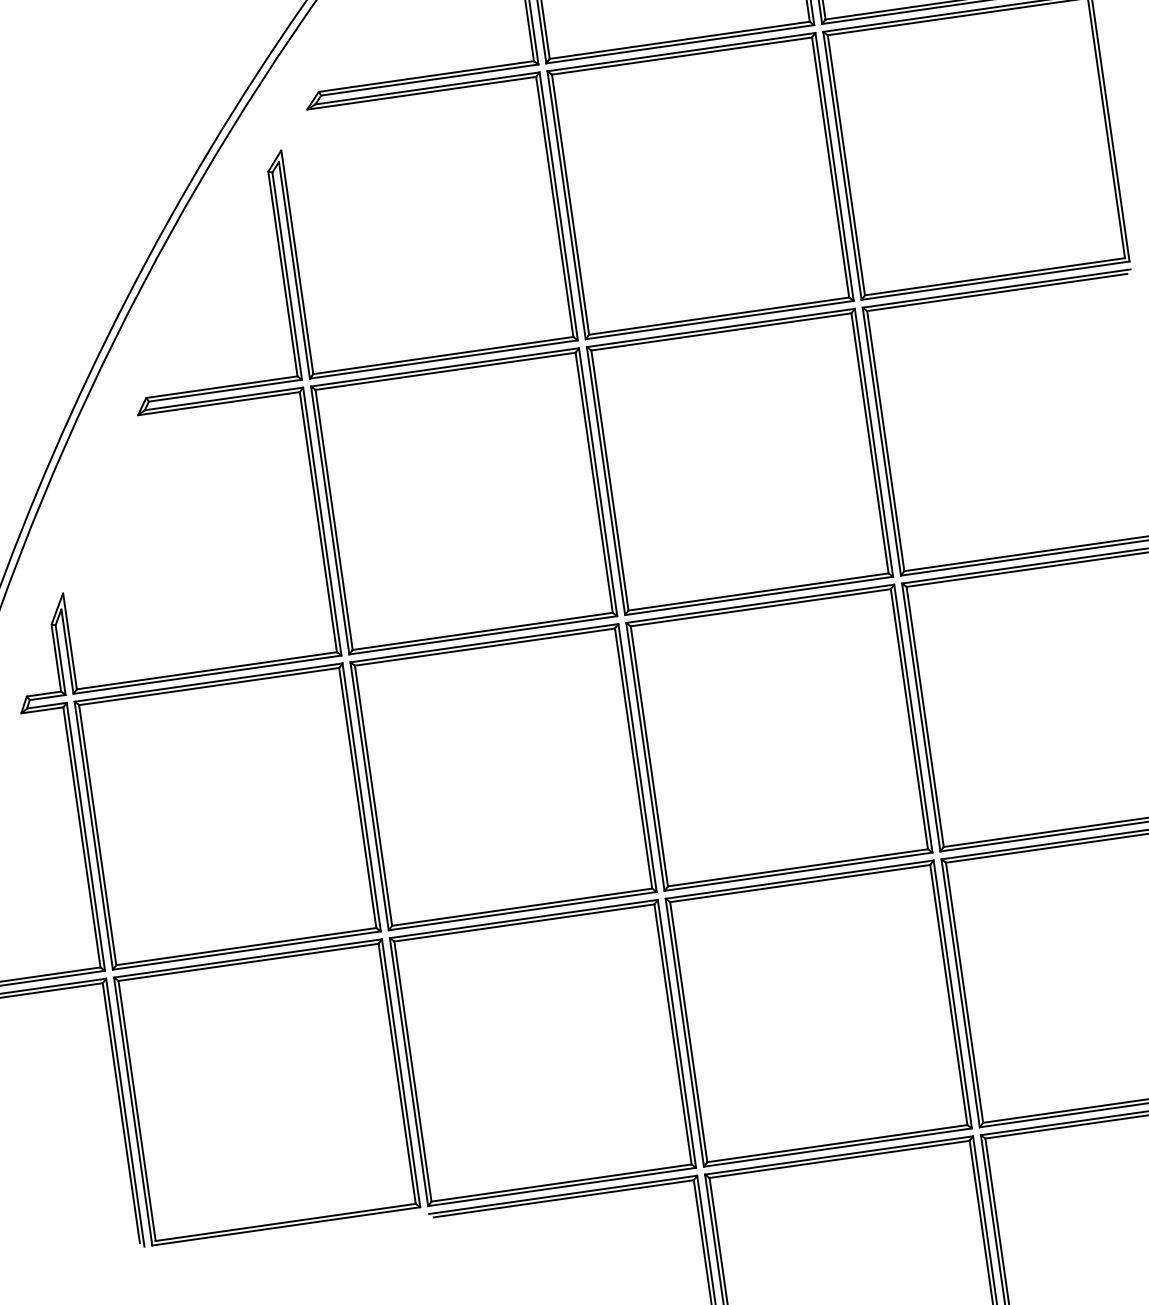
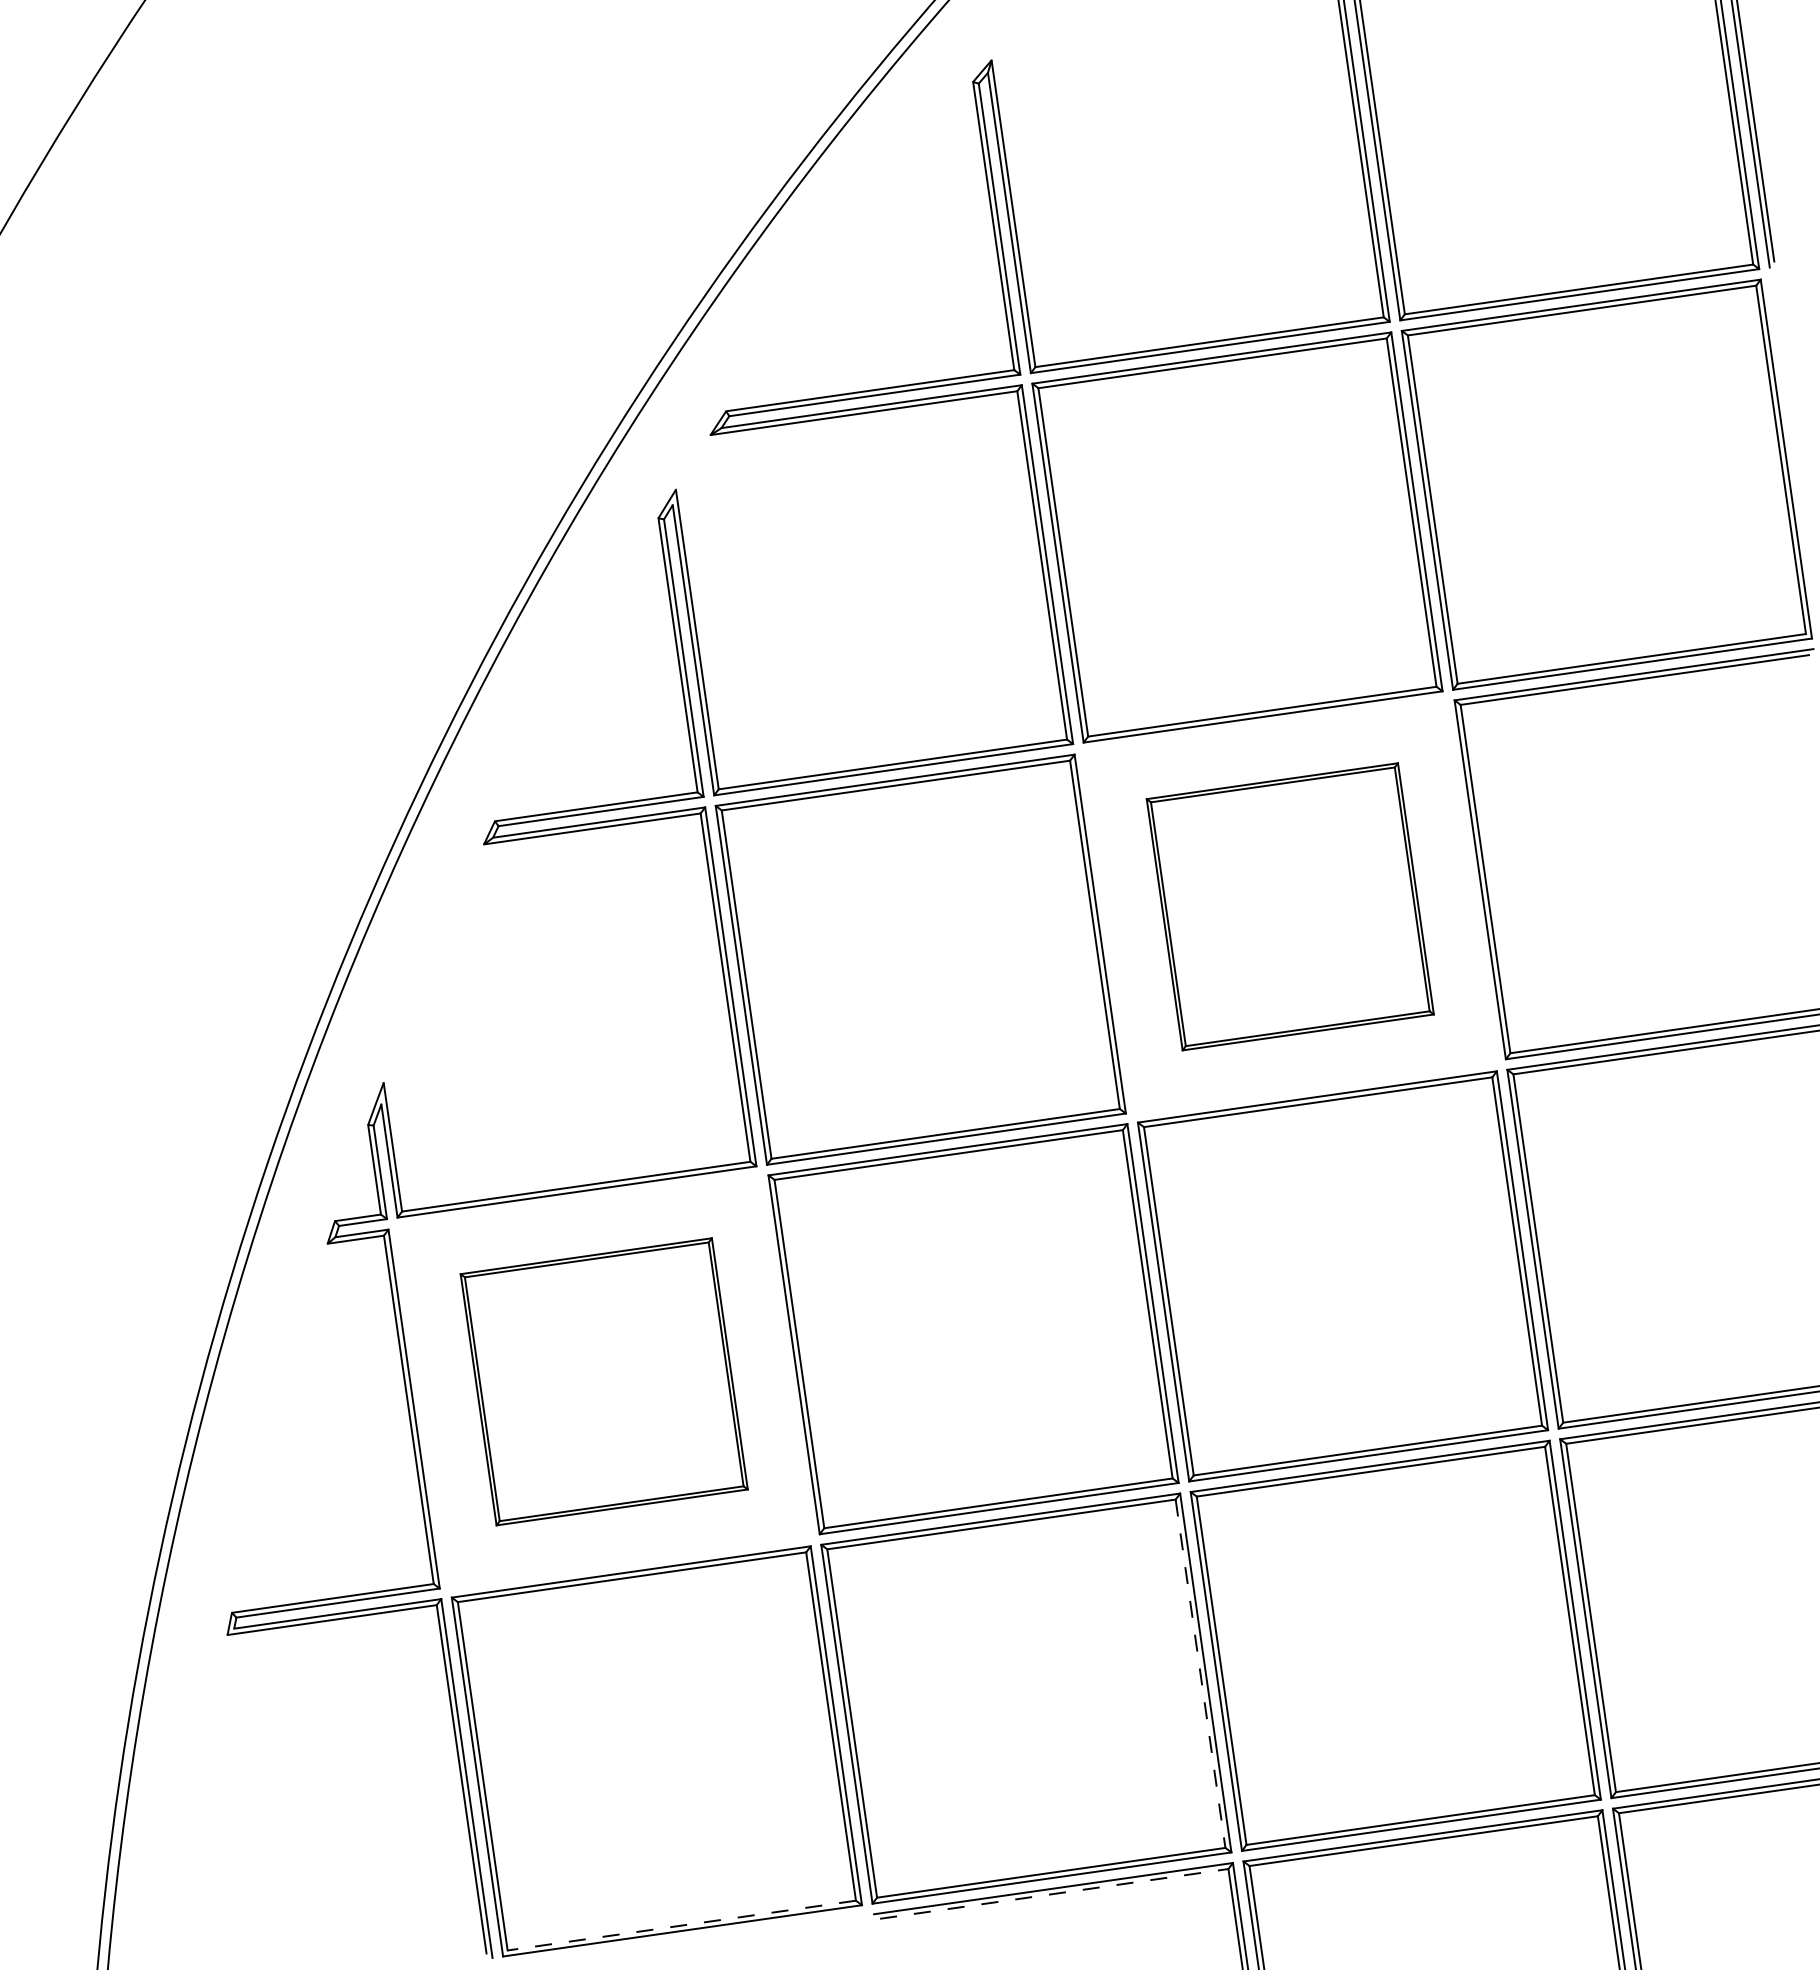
part: (740, 461) -> (1290, 906), size x0.7
part: (228, 816) -> (604, 1381), size x0.7
line: (672, 1034) -> (1200, 1673), solid -> dashed
line: (563, 1198) -> (1054, 1893), solid -> dashed
line: (285, 1222) -> (681, 1925), solid -> dashed

